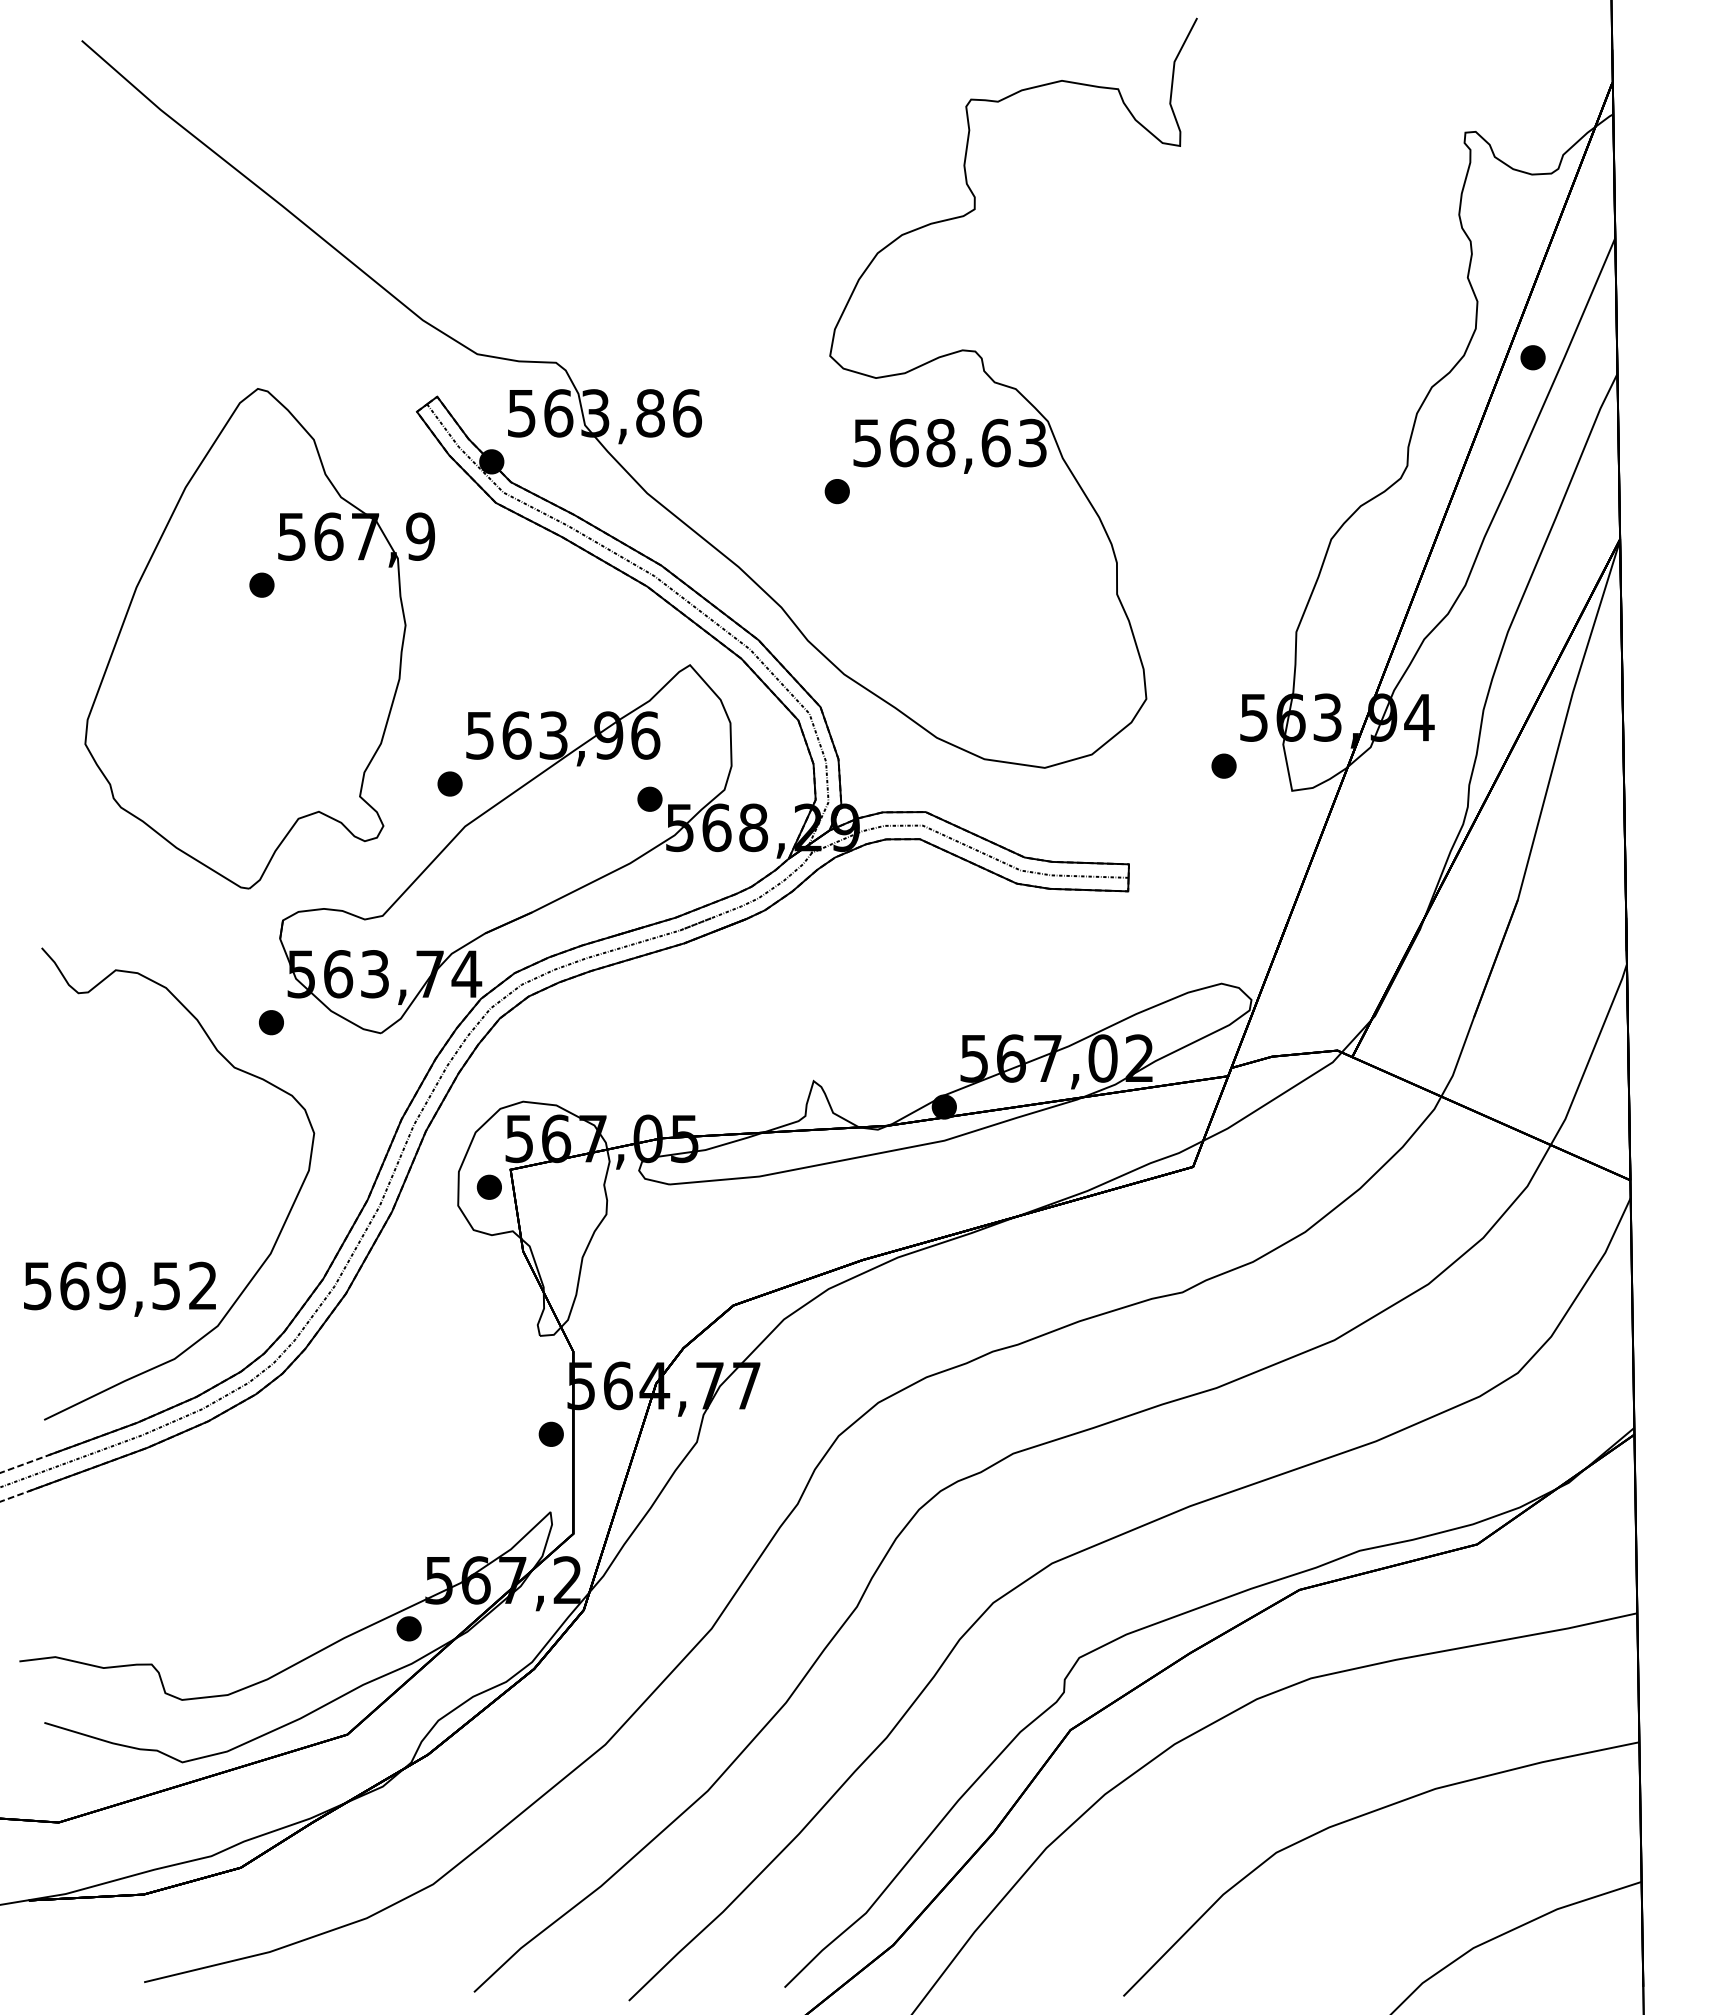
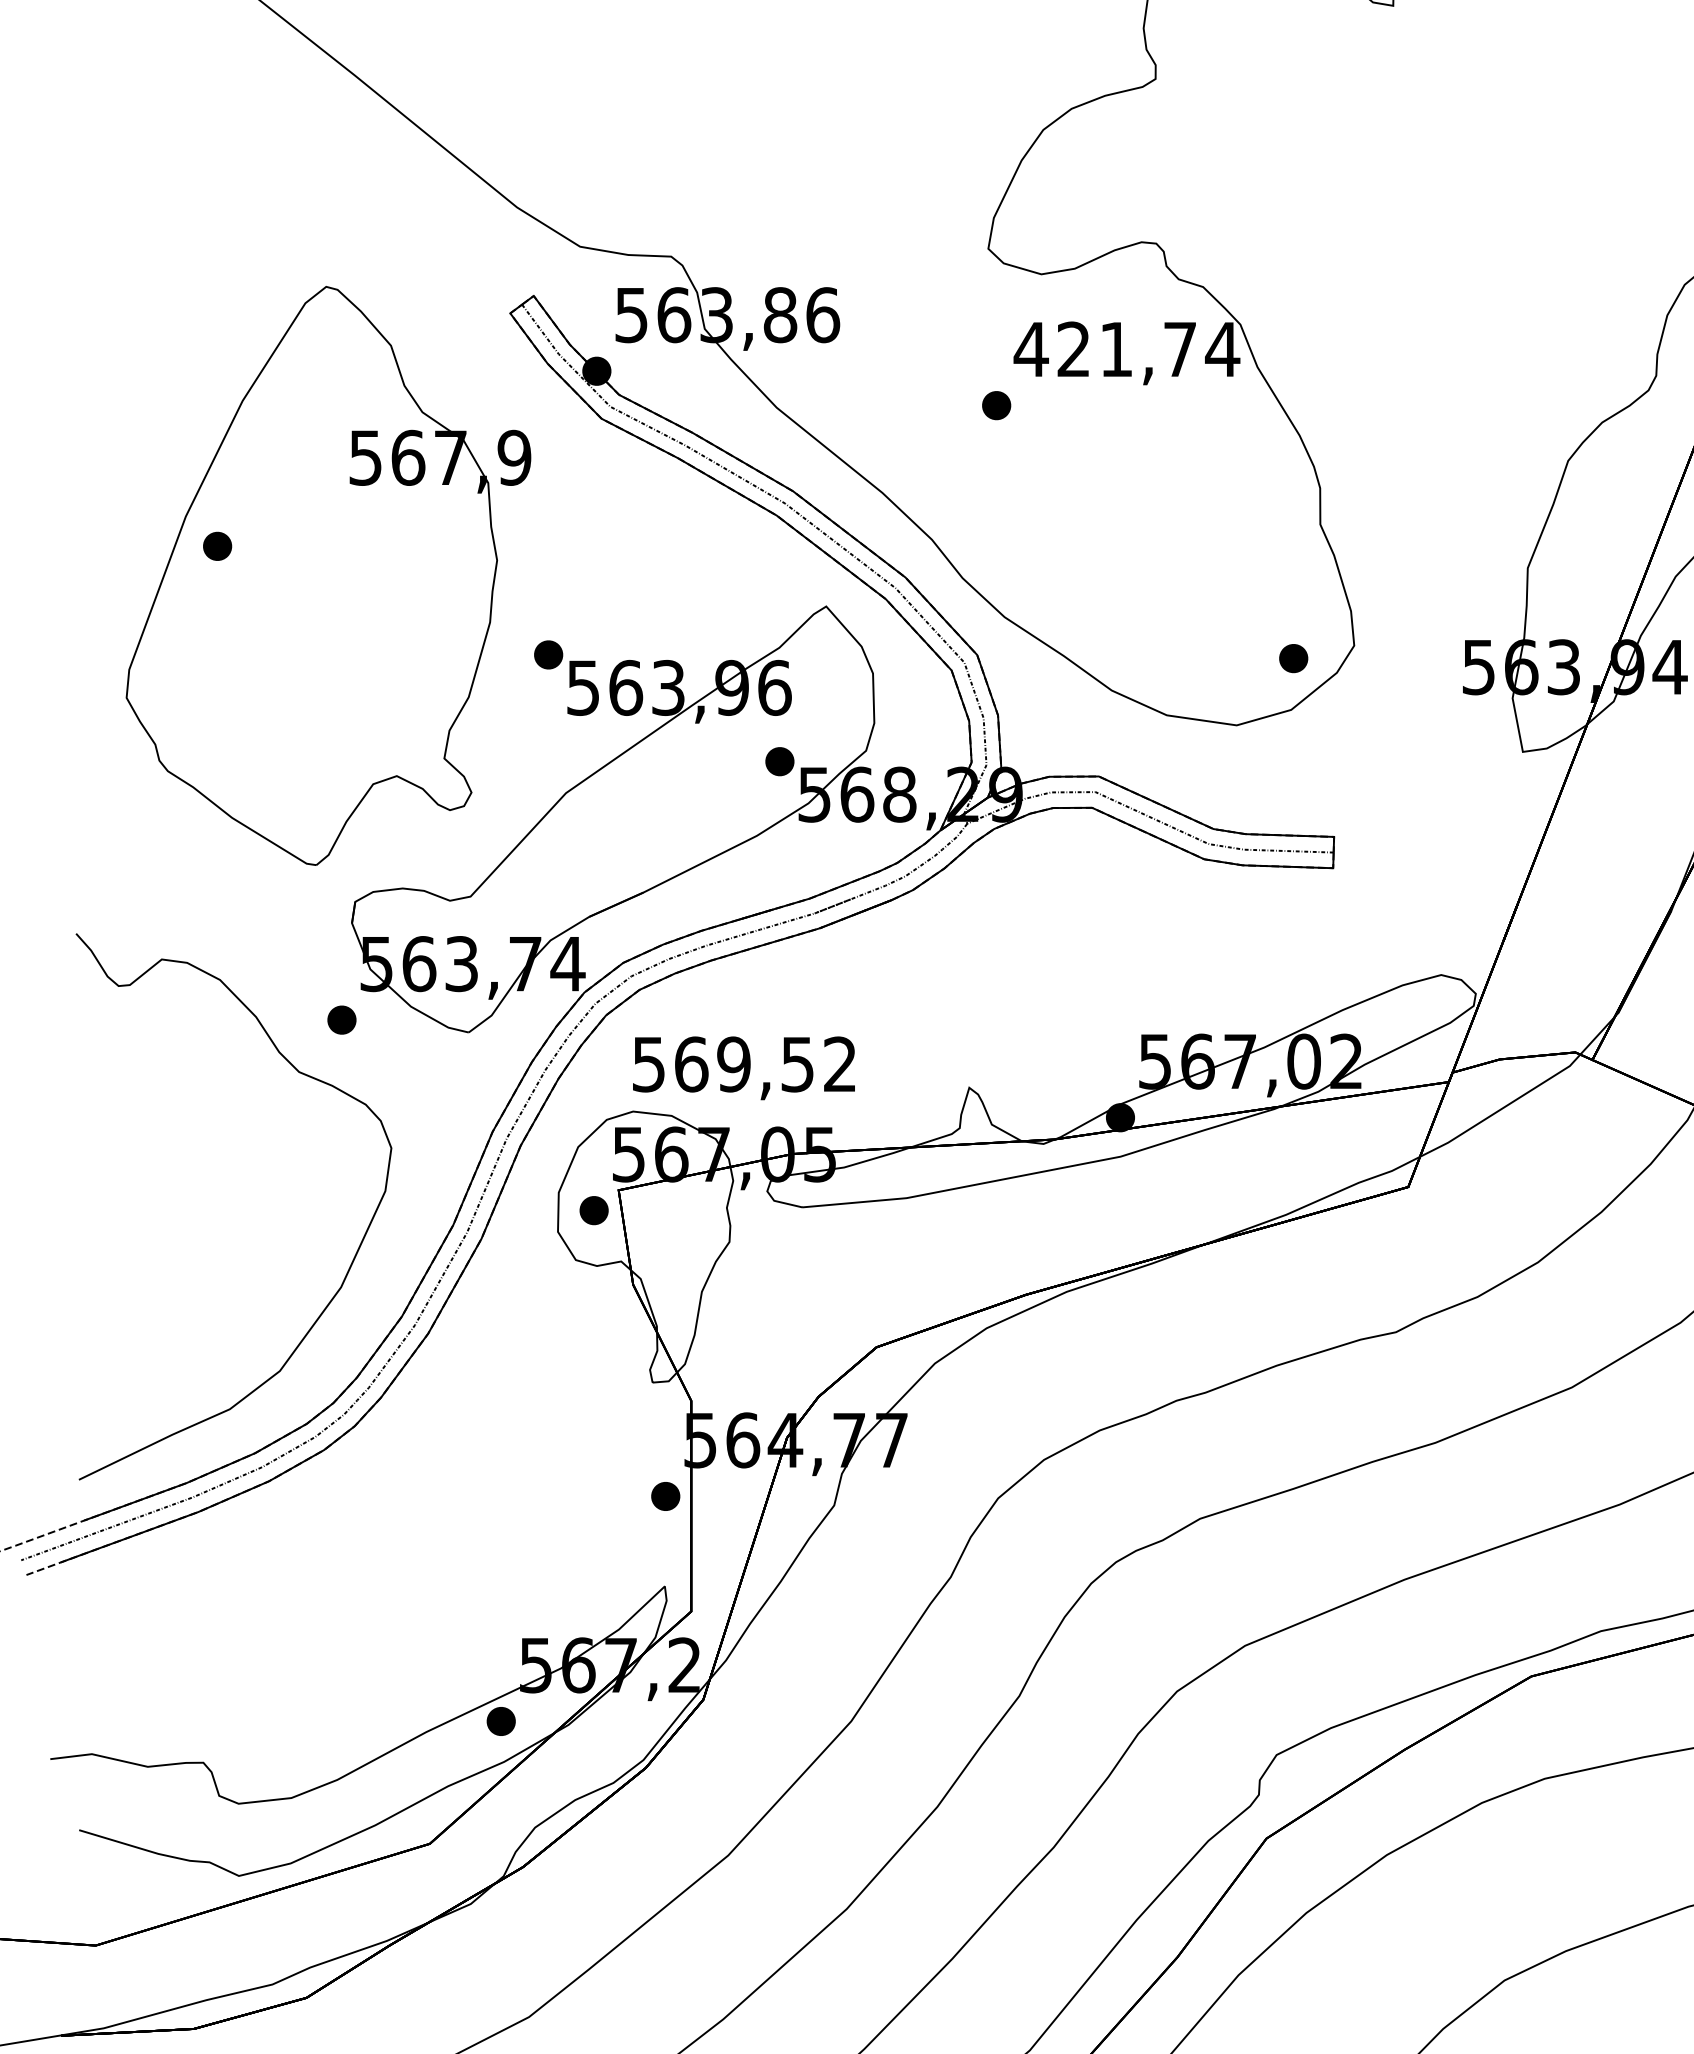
text: (949, 442) -> (1126, 348), 568,63 -> 421,74
part: (261, 584) -> (217, 545), moved
part: (1223, 765) -> (1293, 657), moved
part: (449, 783) -> (547, 654), moved
text: (119, 1288) -> (743, 1067), moved

